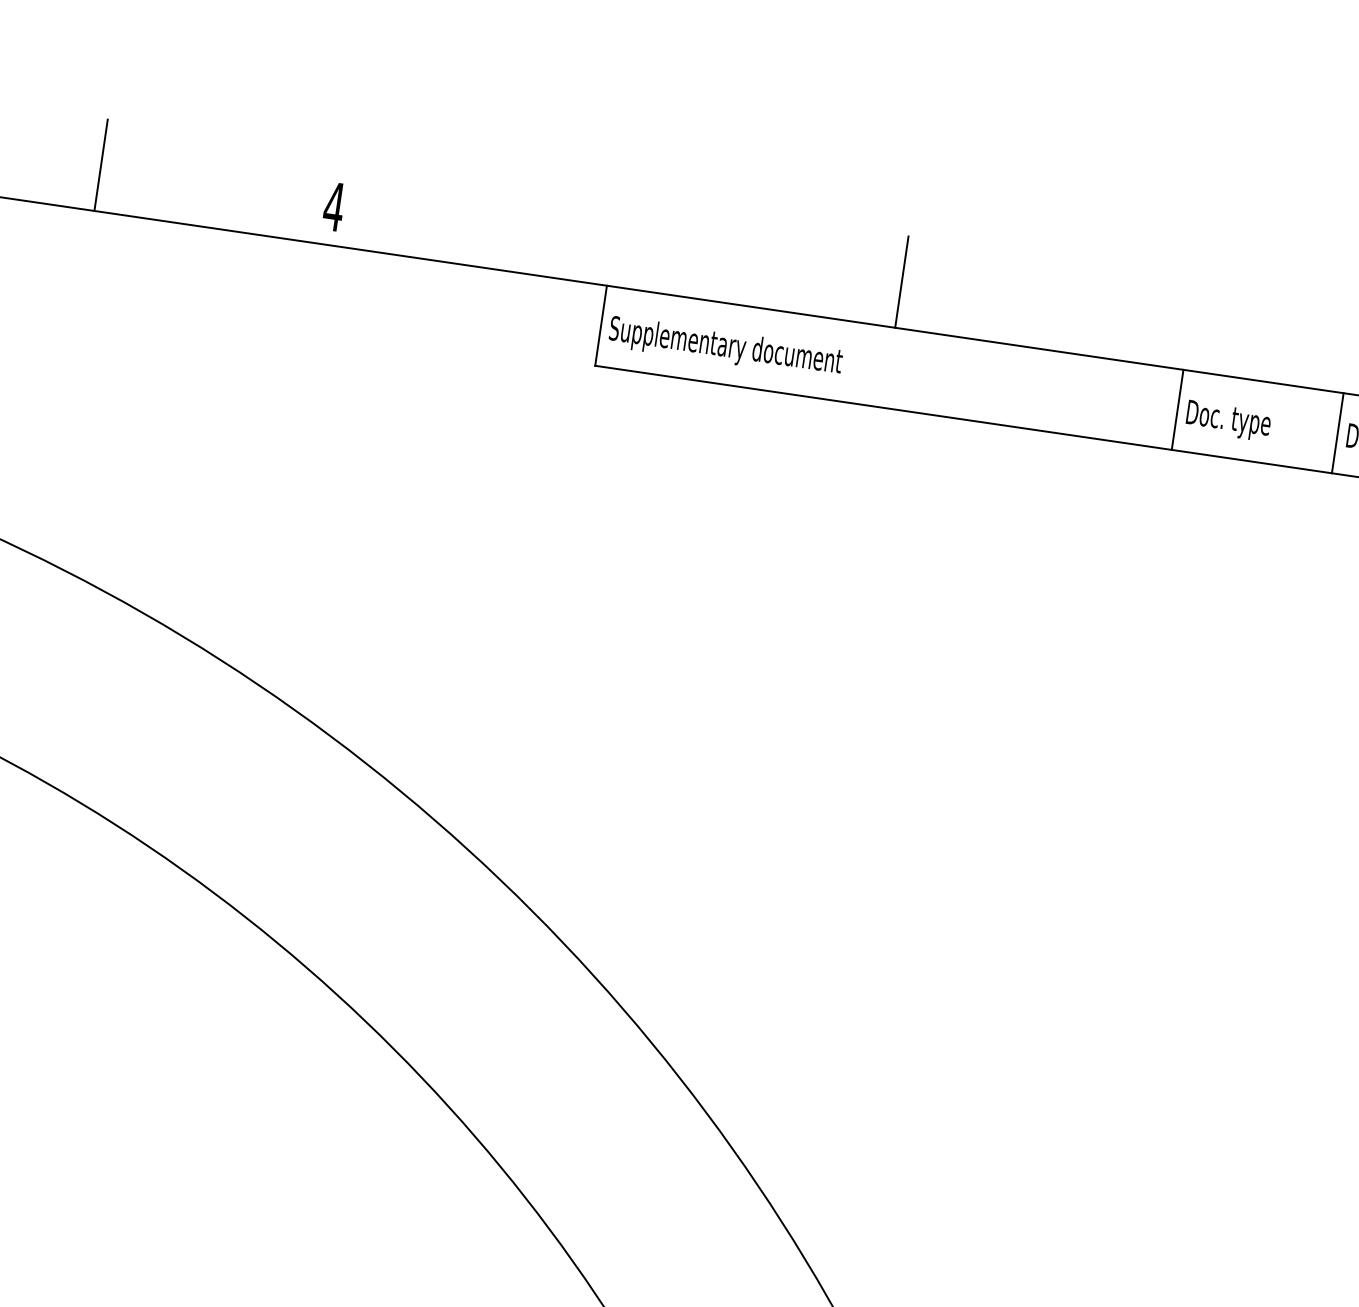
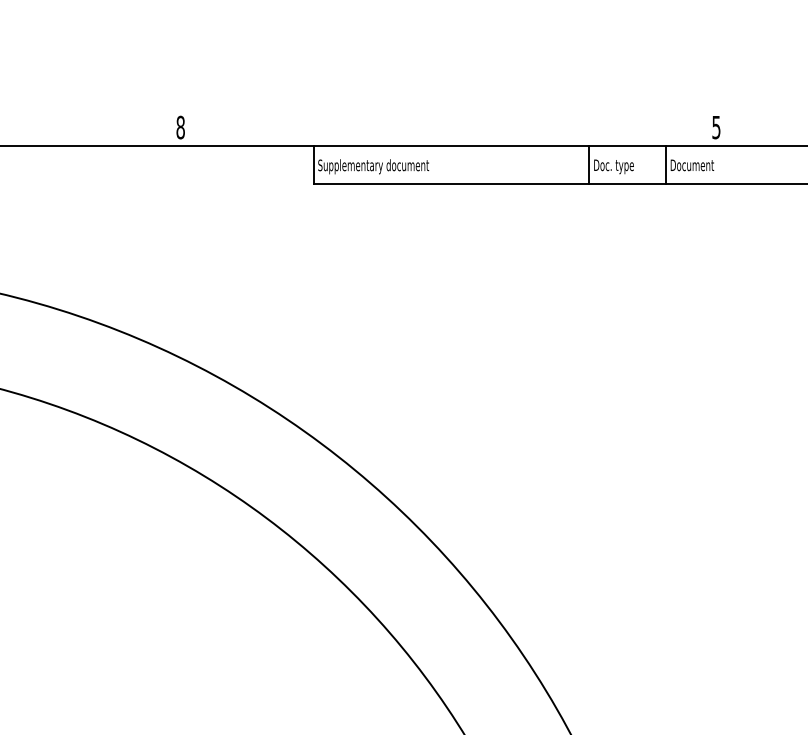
line: (100, 163) -> (68, 123), removed
text: (333, 206) -> (180, 127), 4 -> 8
line: (901, 280) -> (451, 123), removed

